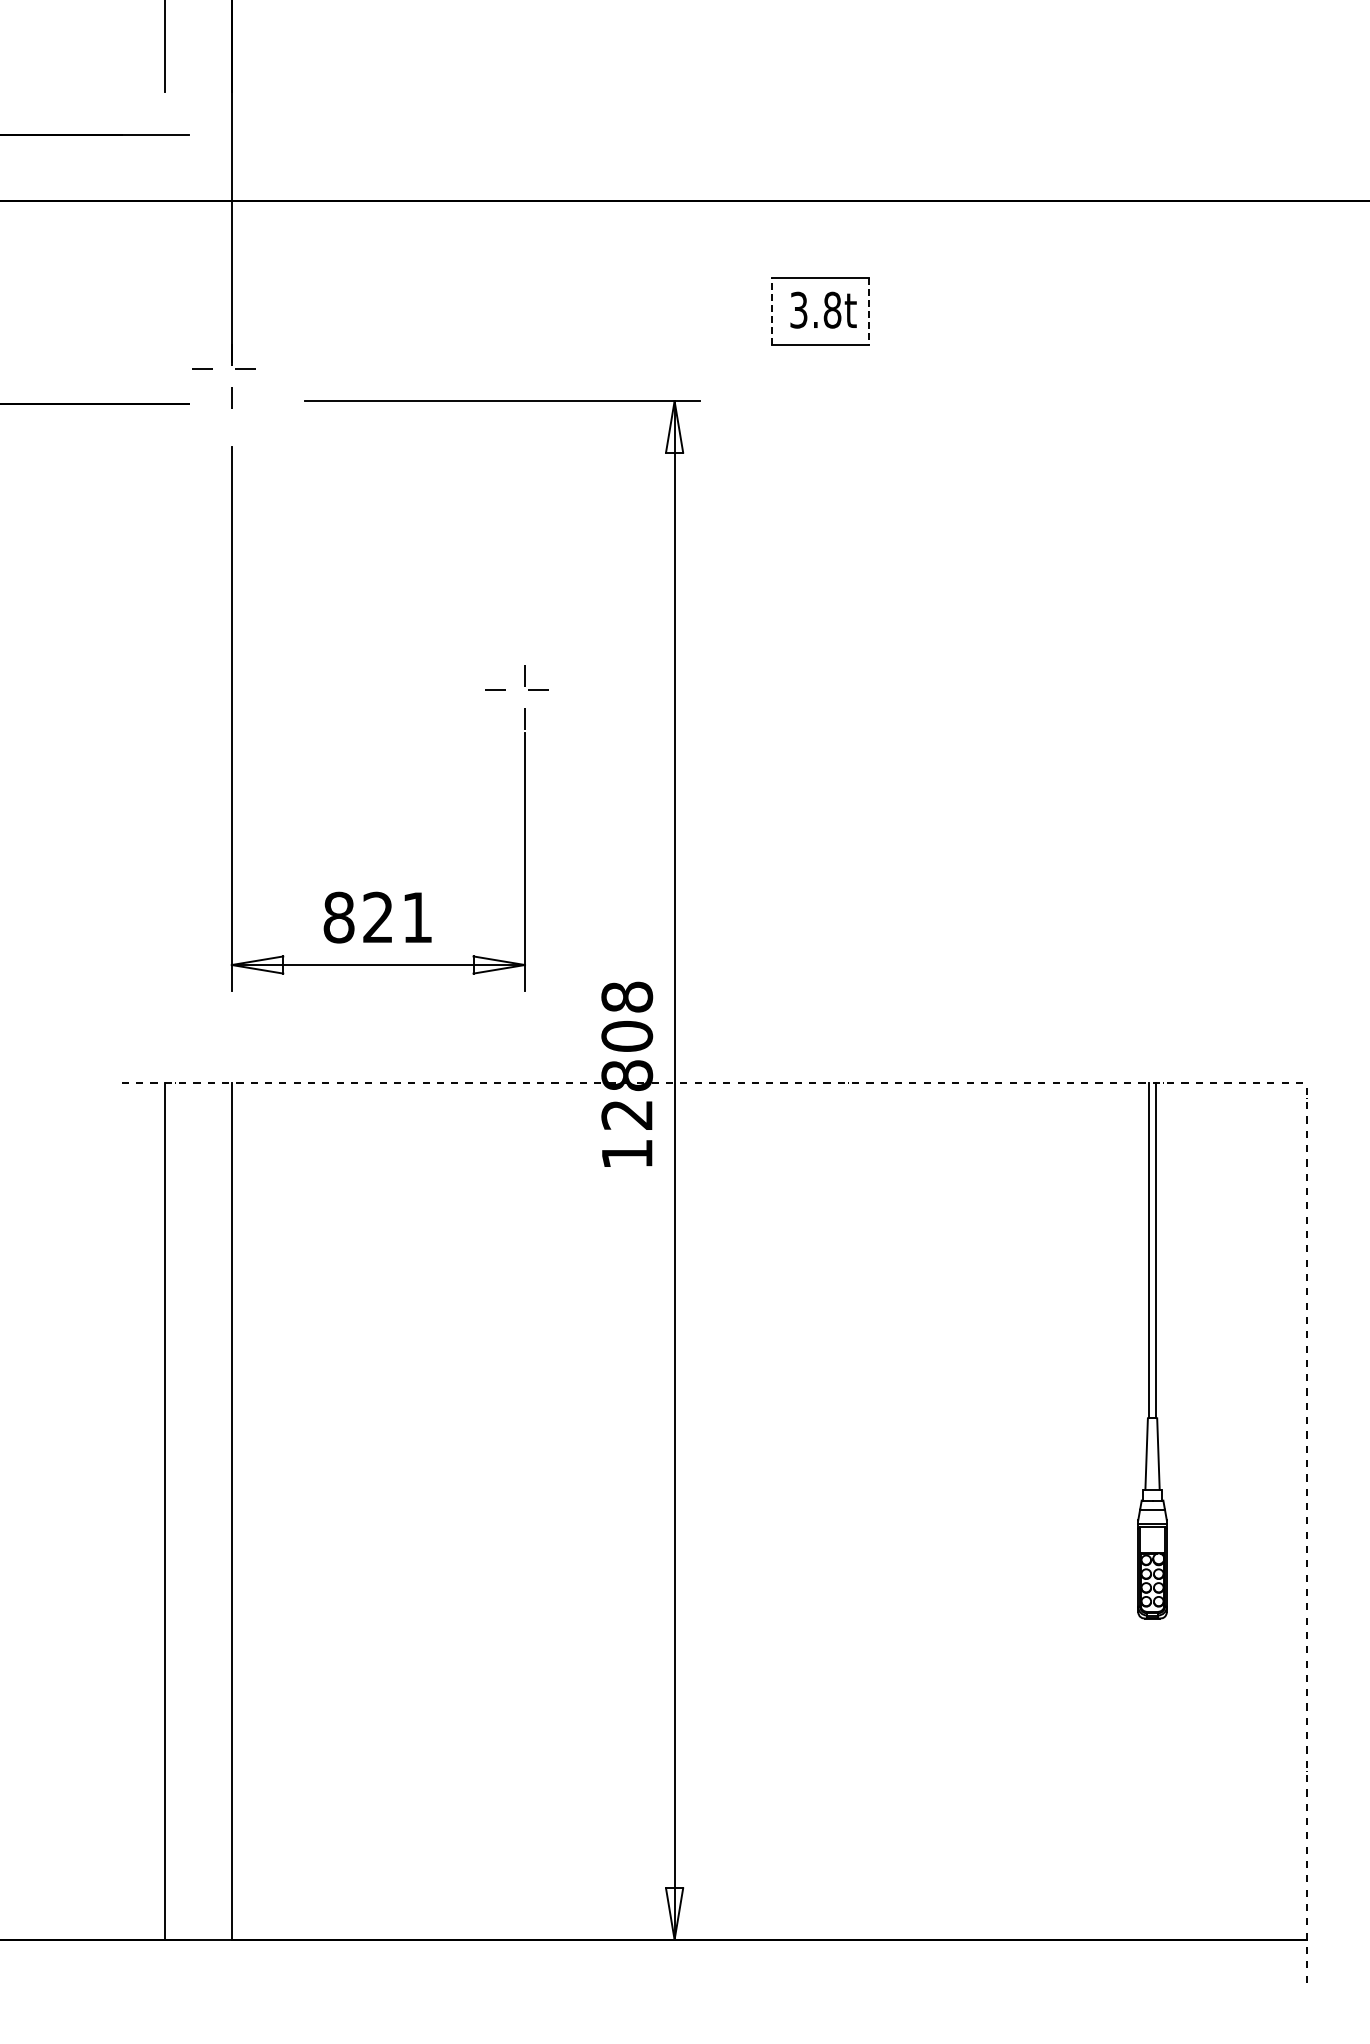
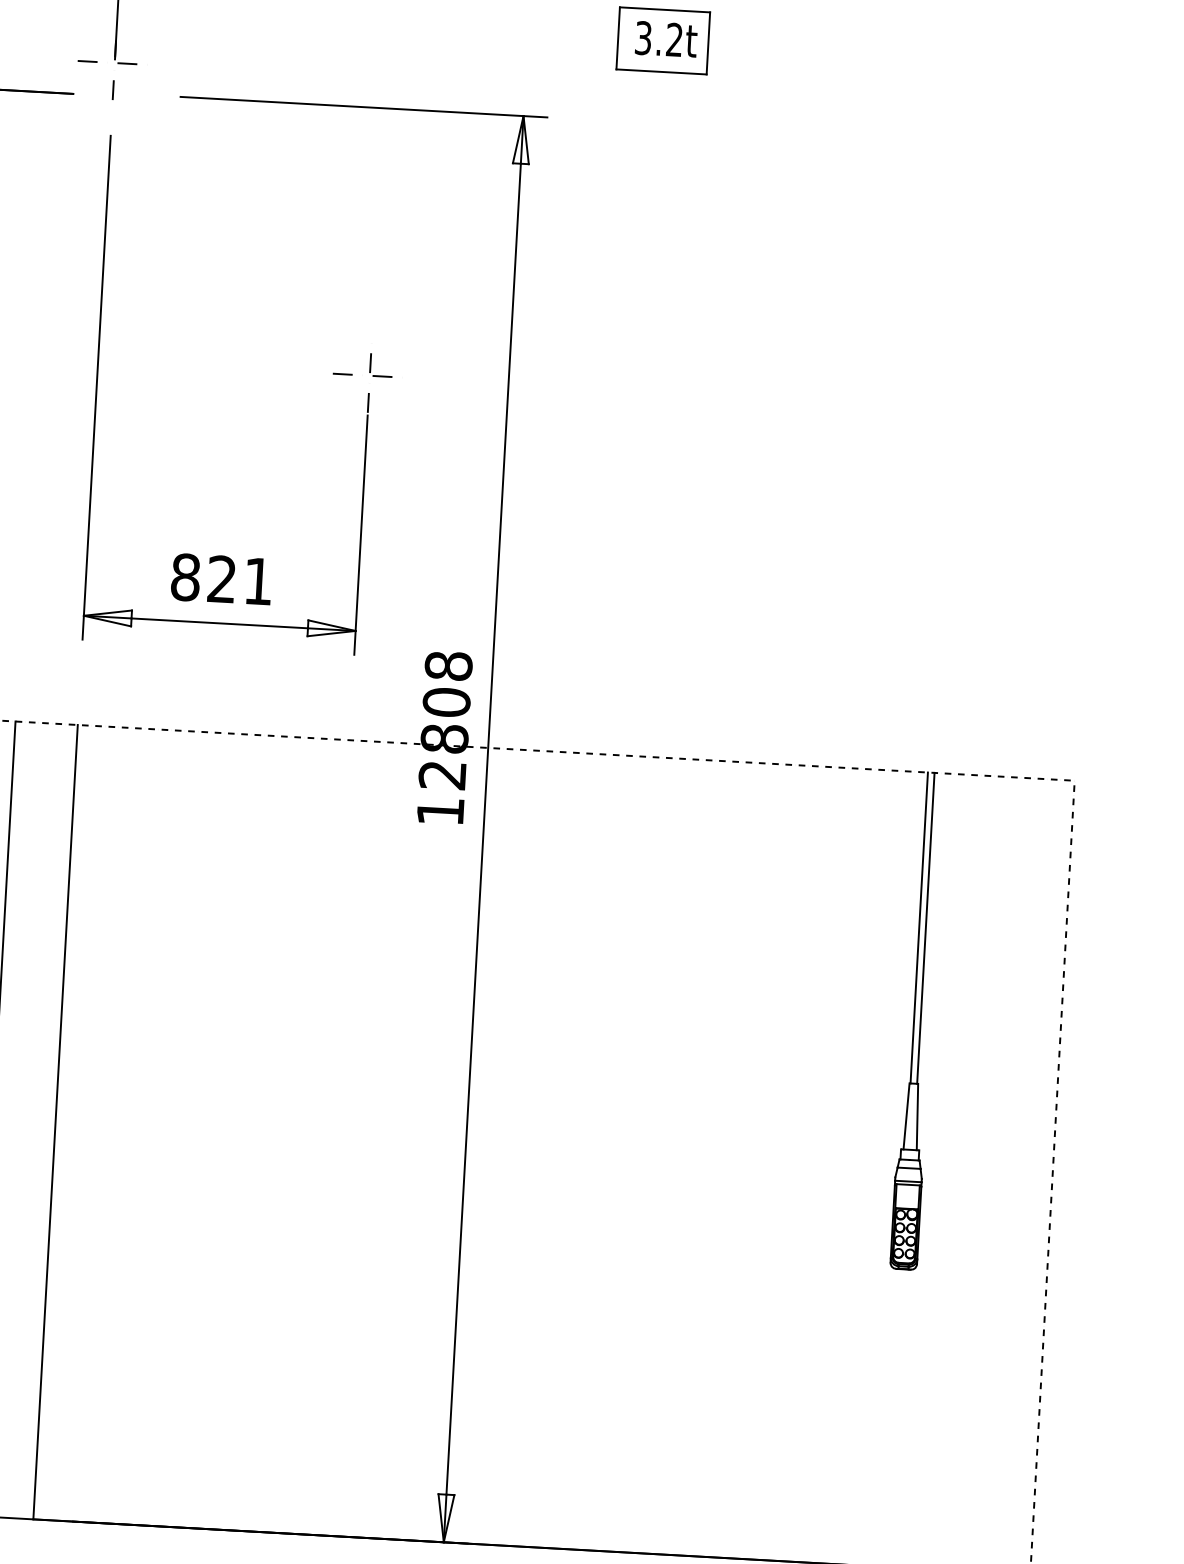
text: (832, 309) -> (674, 39), 3.8t -> 3.2t
line: (771, 311) -> (618, 37), dashed -> solid
line: (869, 312) -> (708, 43), dashed -> solid

